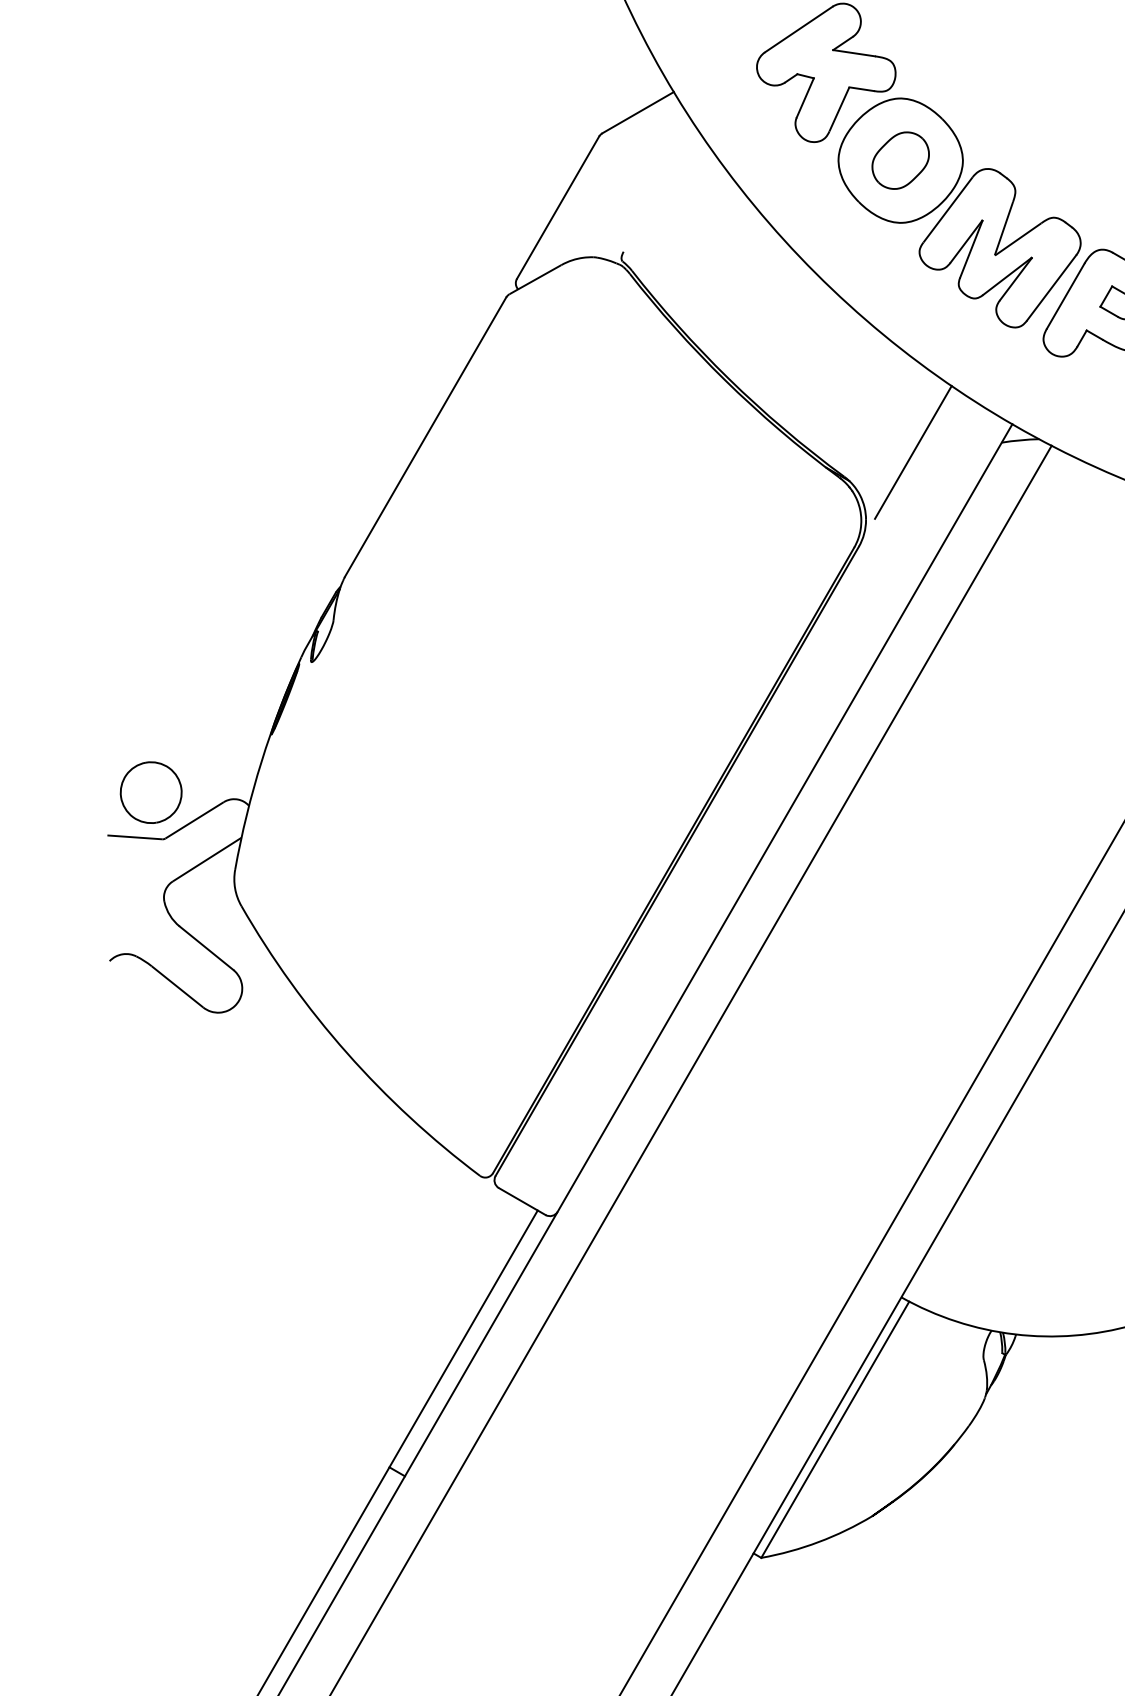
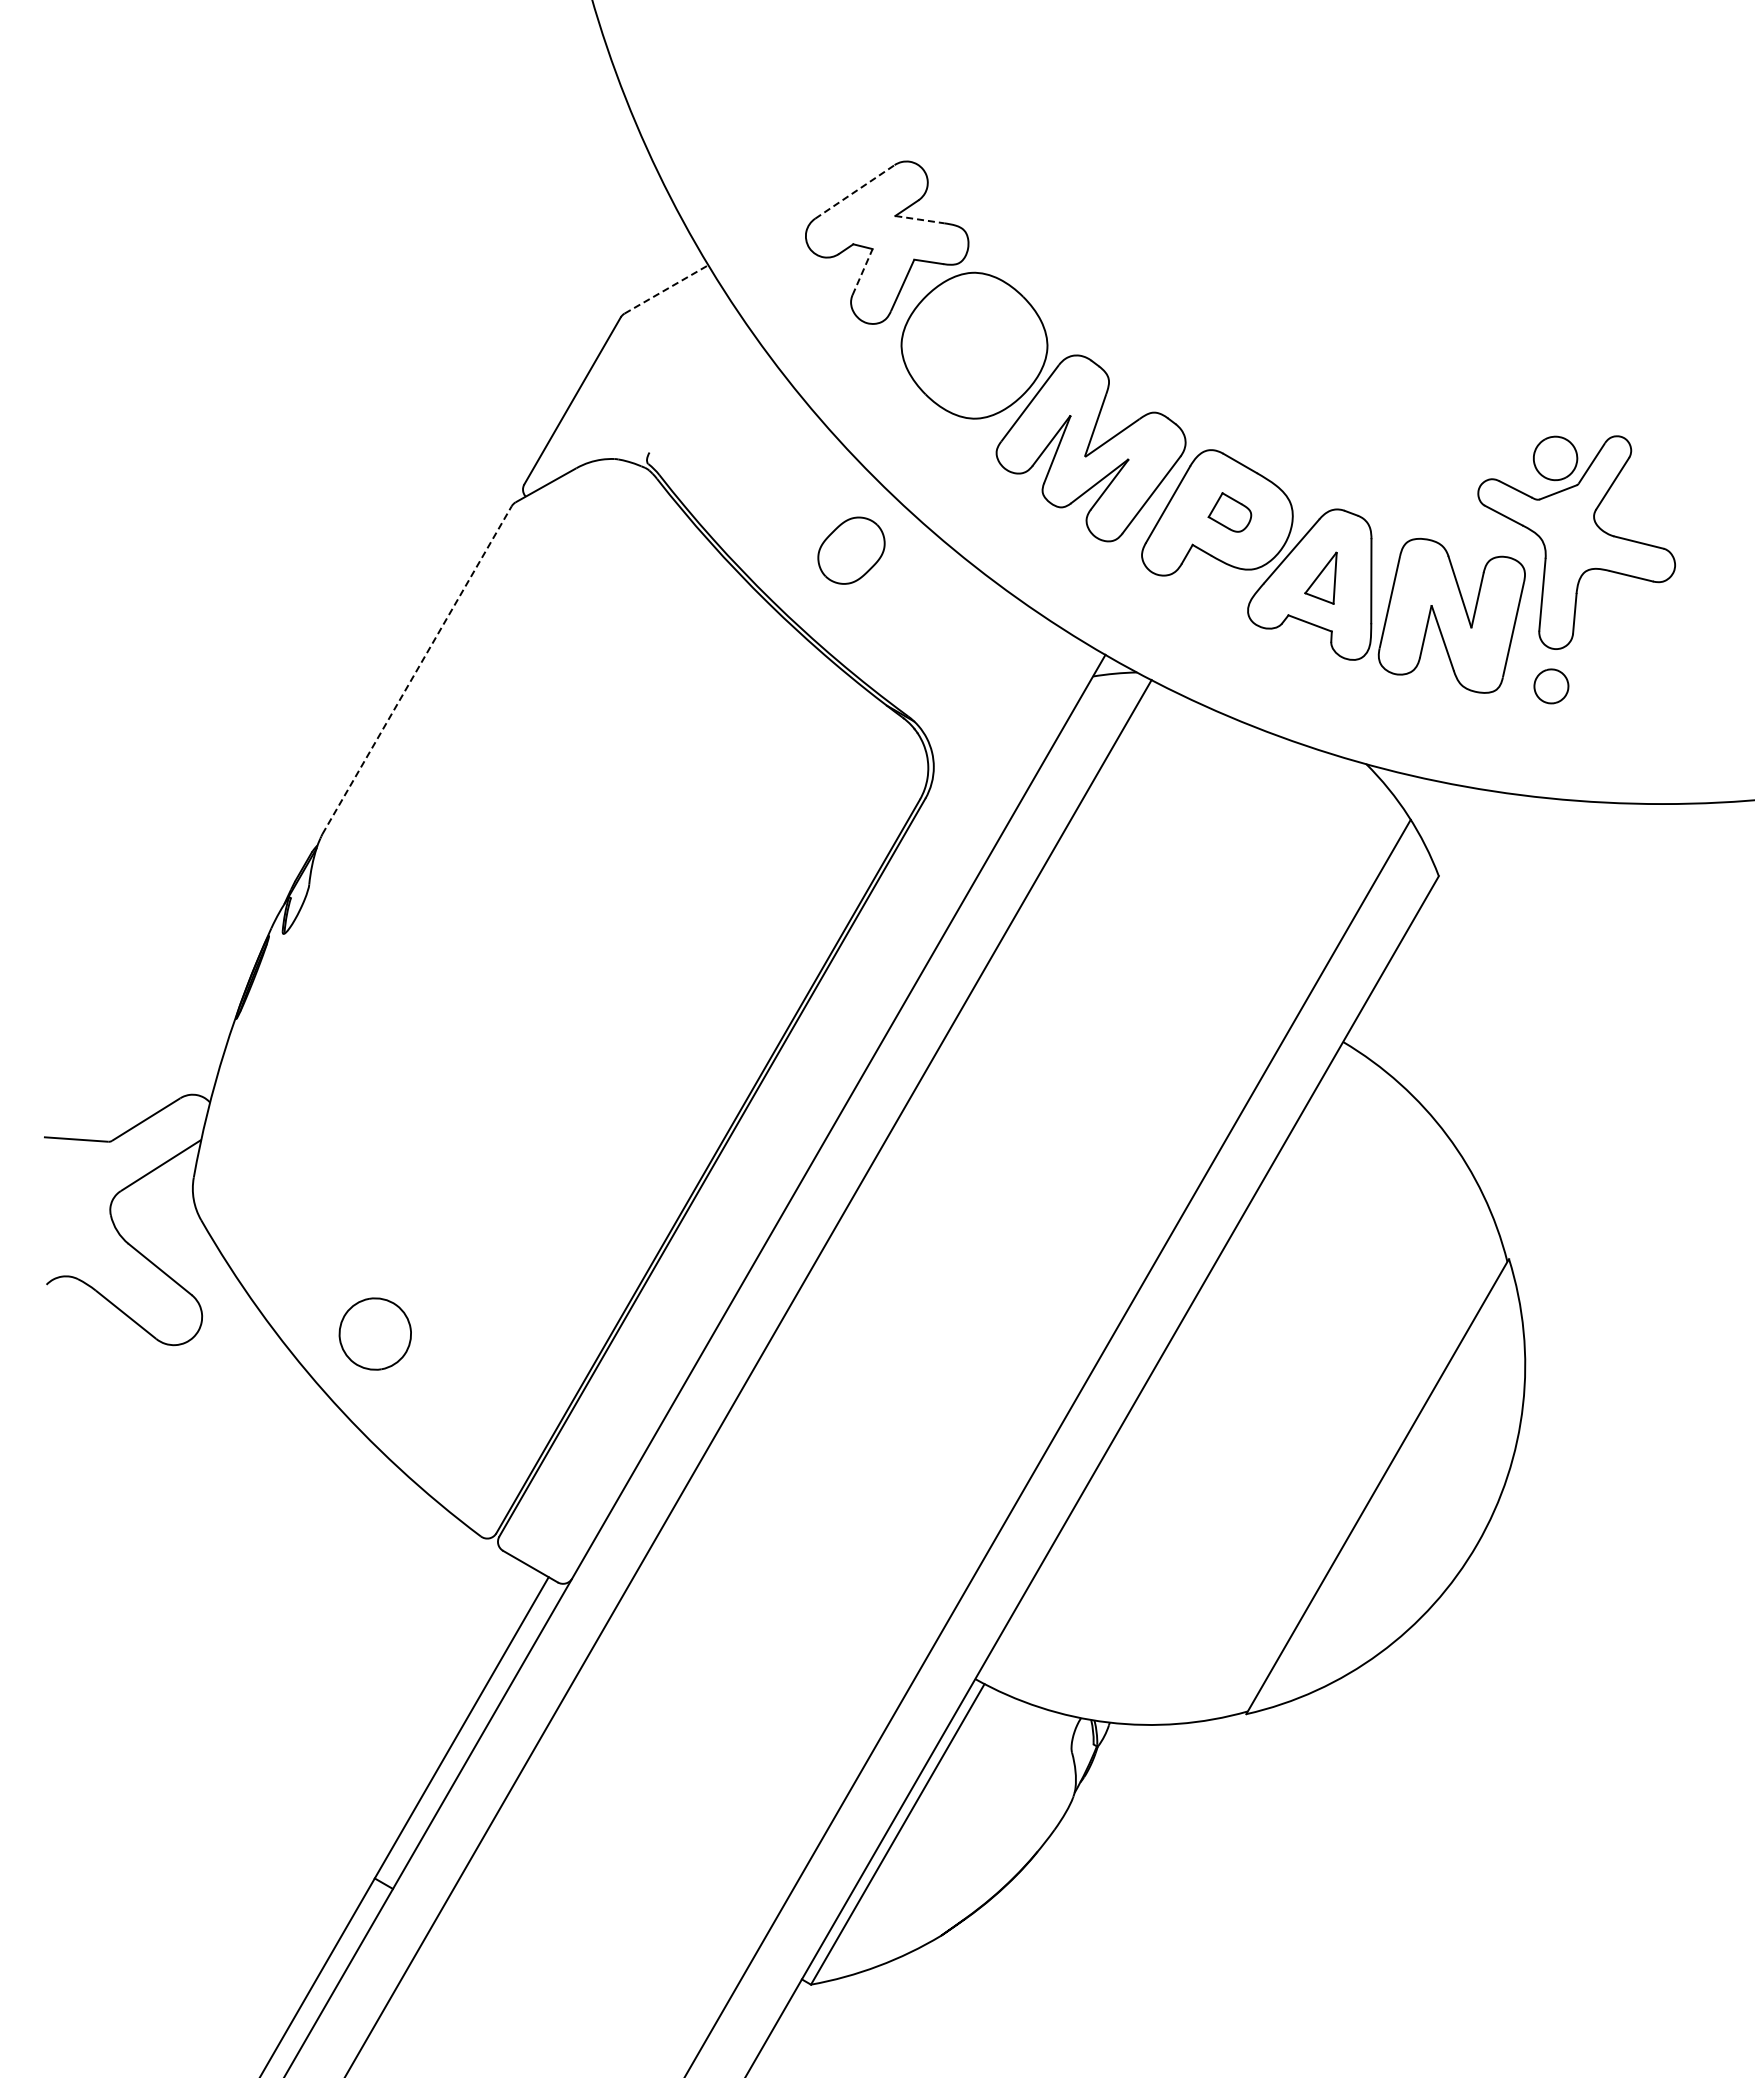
line: (798, 29) -> (854, 191), solid -> dashed
line: (853, 53) -> (919, 219), solid -> dashed
line: (805, 97) -> (862, 271), solid -> dashed
line: (638, 112) -> (666, 289), solid -> dashed
part: (900, 160) -> (851, 550), moved
line: (425, 436) -> (417, 669), solid -> dashed
line: (913, 452) -> (989, 687), removed
part: (150, 792) -> (374, 1333), moved

